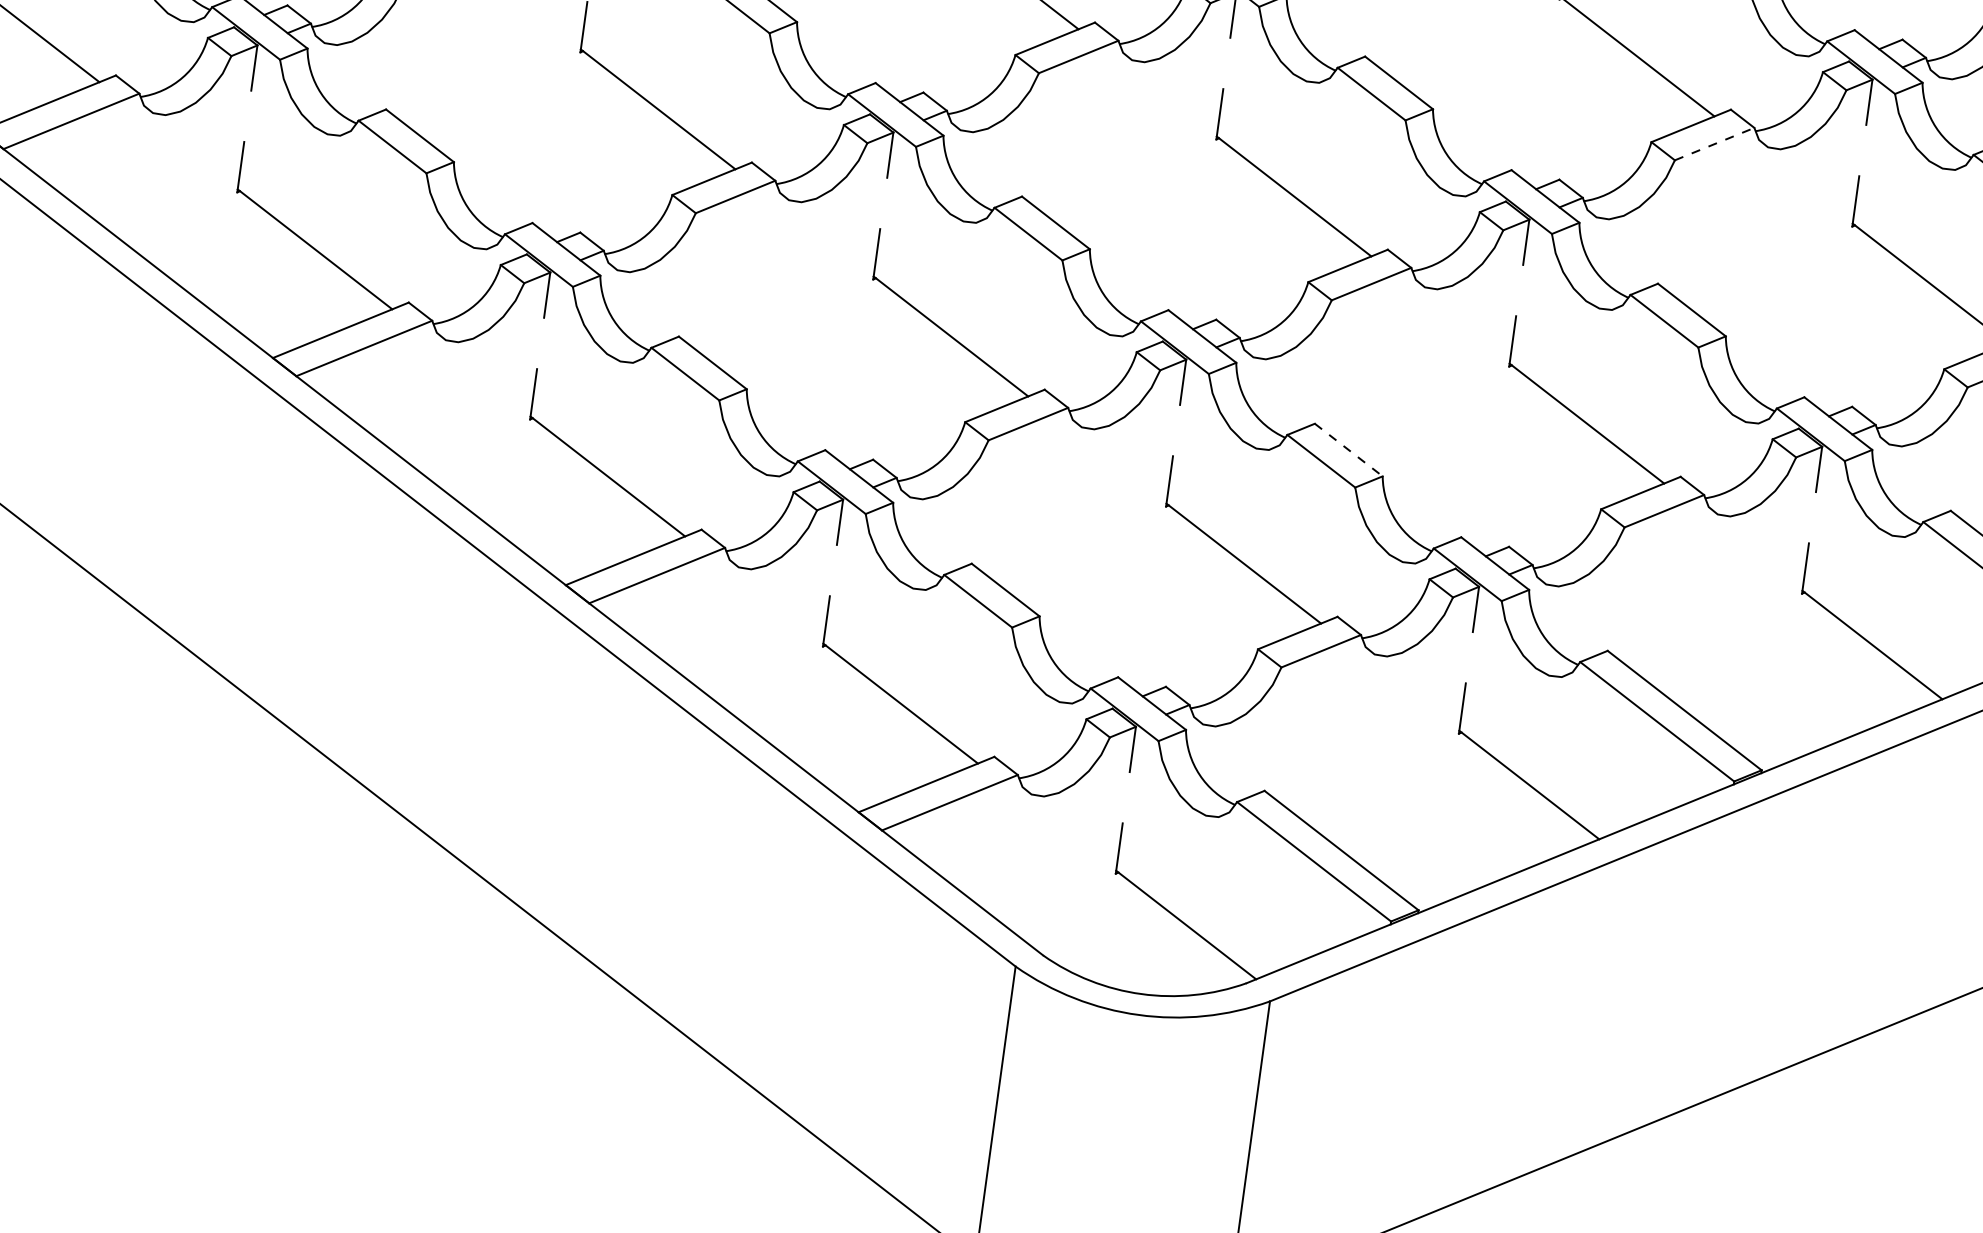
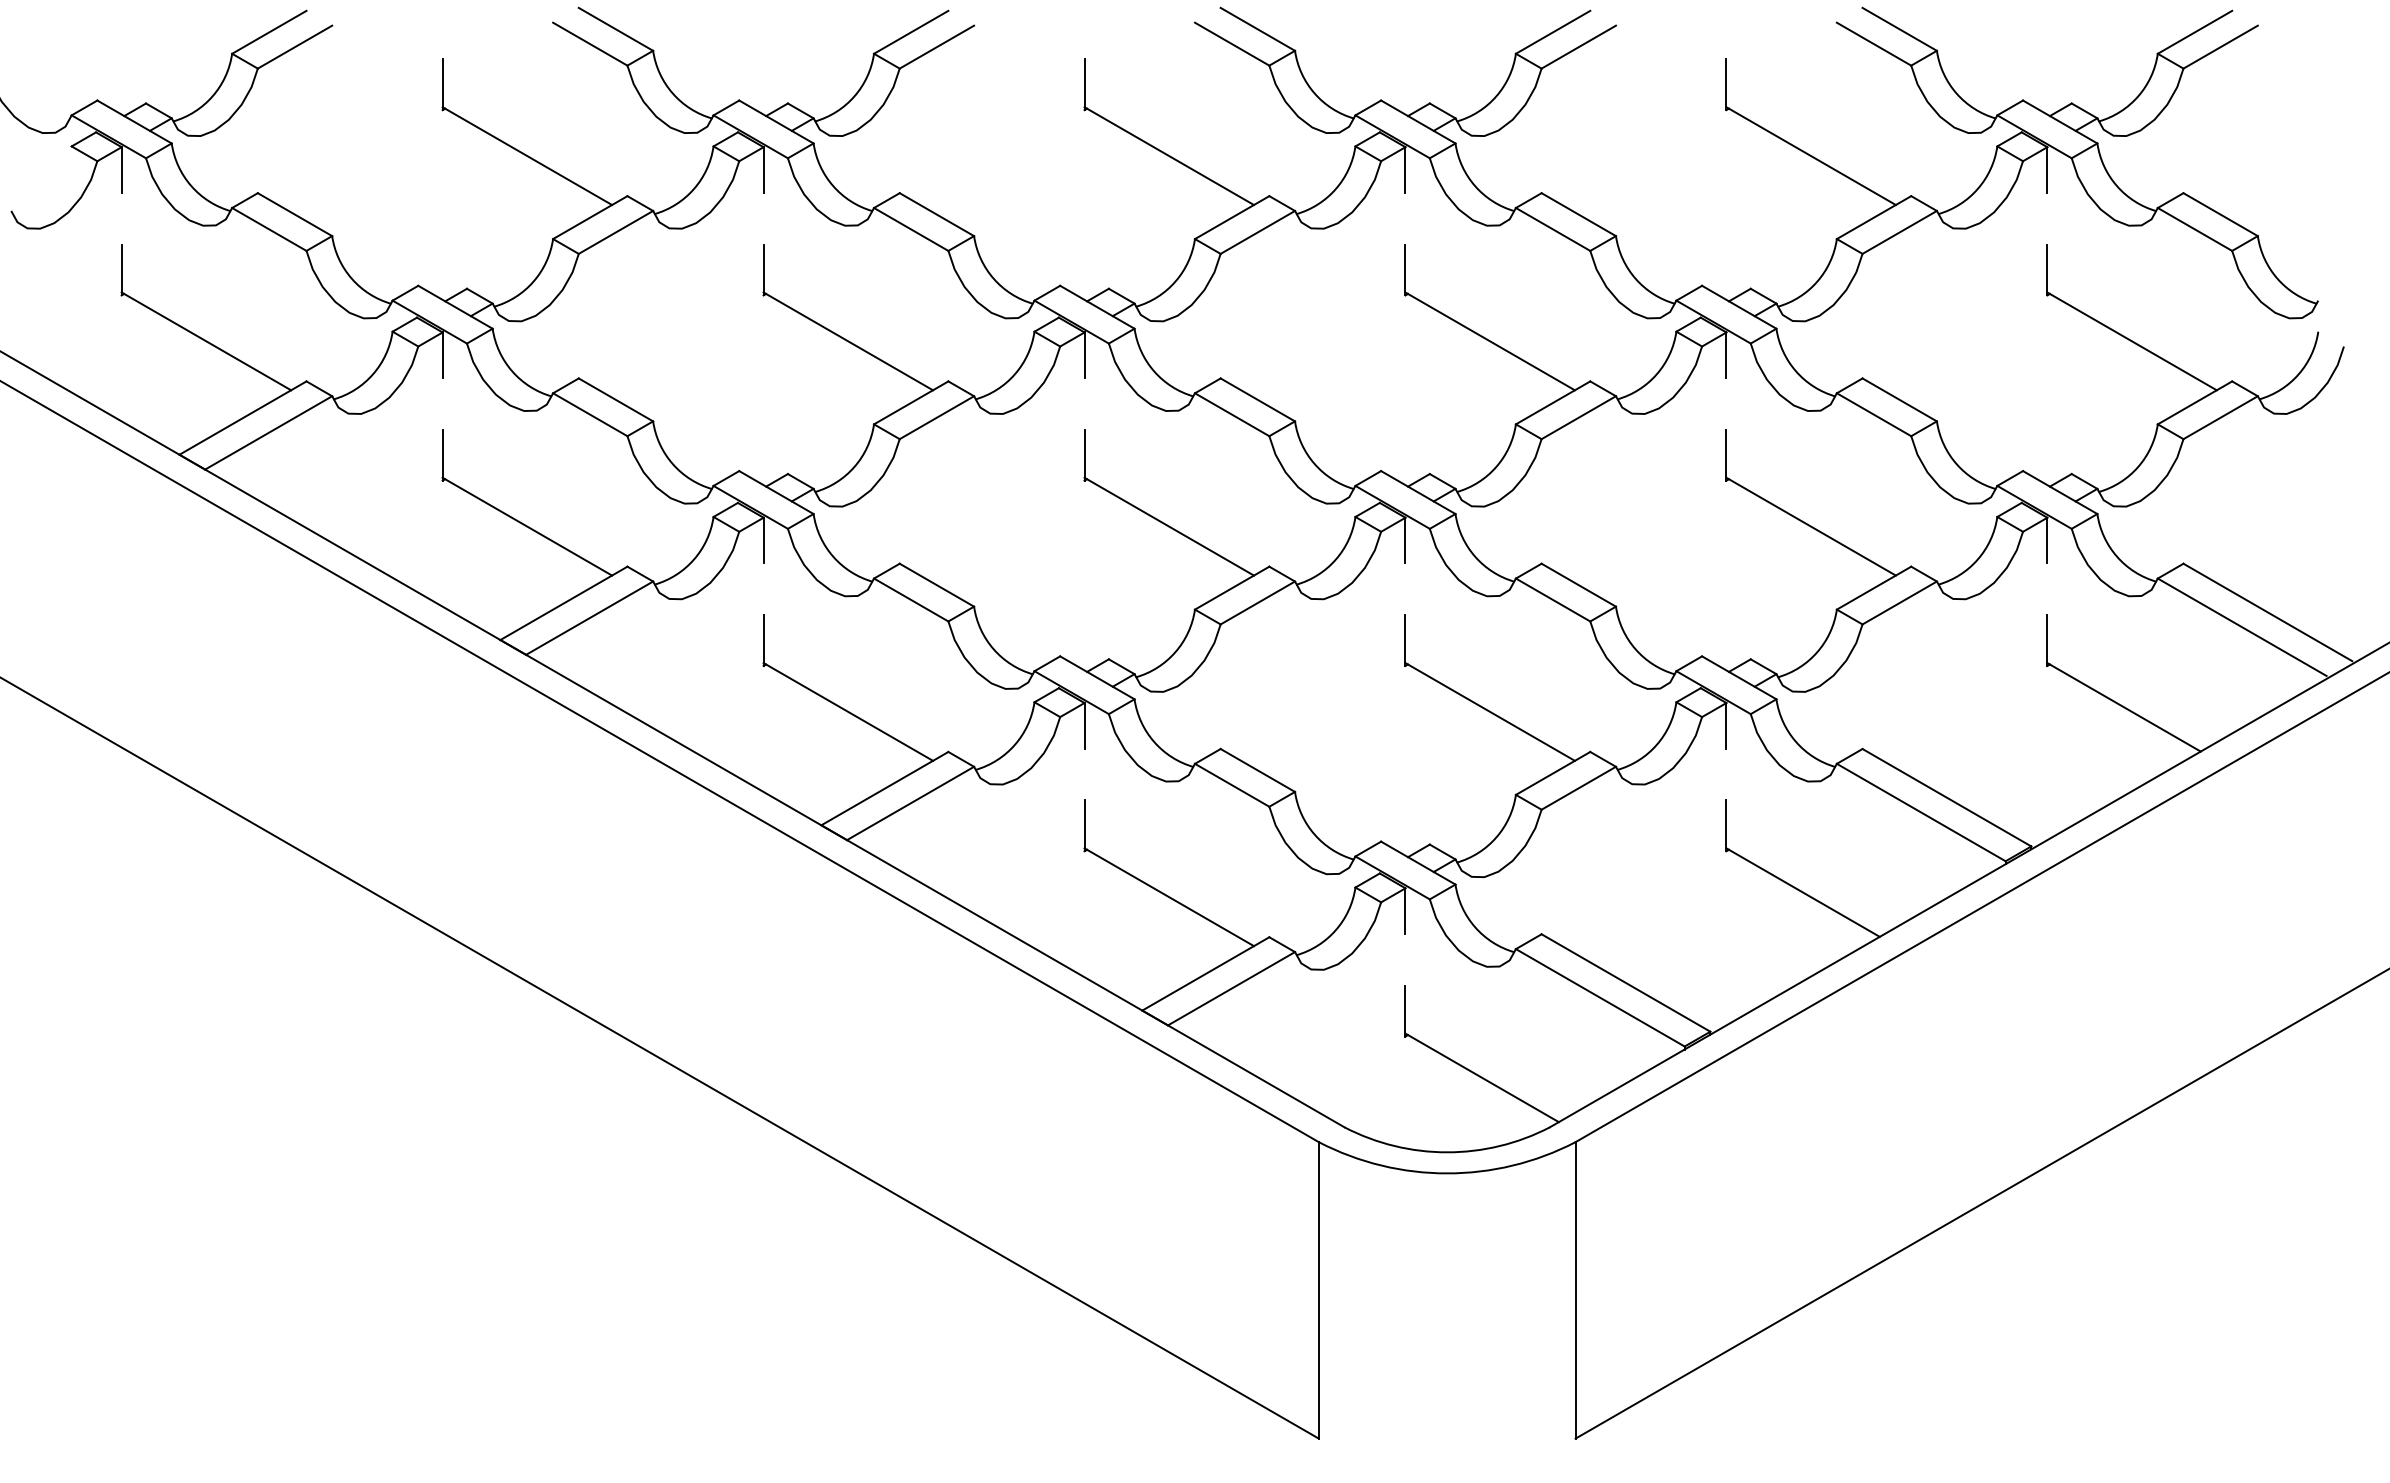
line: (1714, 144) -> (1899, 232), dashed -> solid
line: (1348, 450) -> (1578, 585), dashed -> solid

